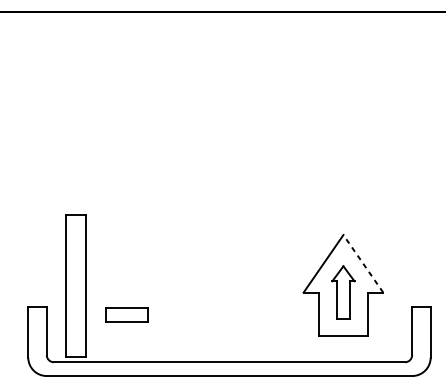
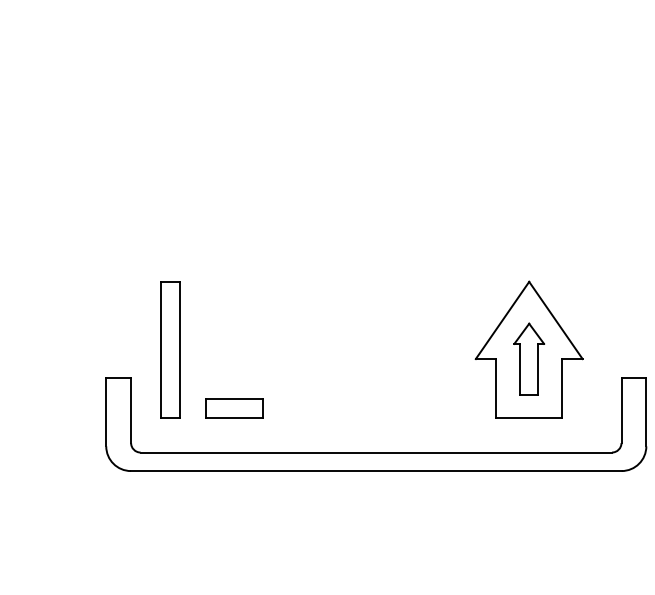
line: (363, 263) -> (555, 320), dashed -> solid
part: (76, 285) -> (170, 349), size x0.71
part: (126, 315) -> (234, 408), moved

